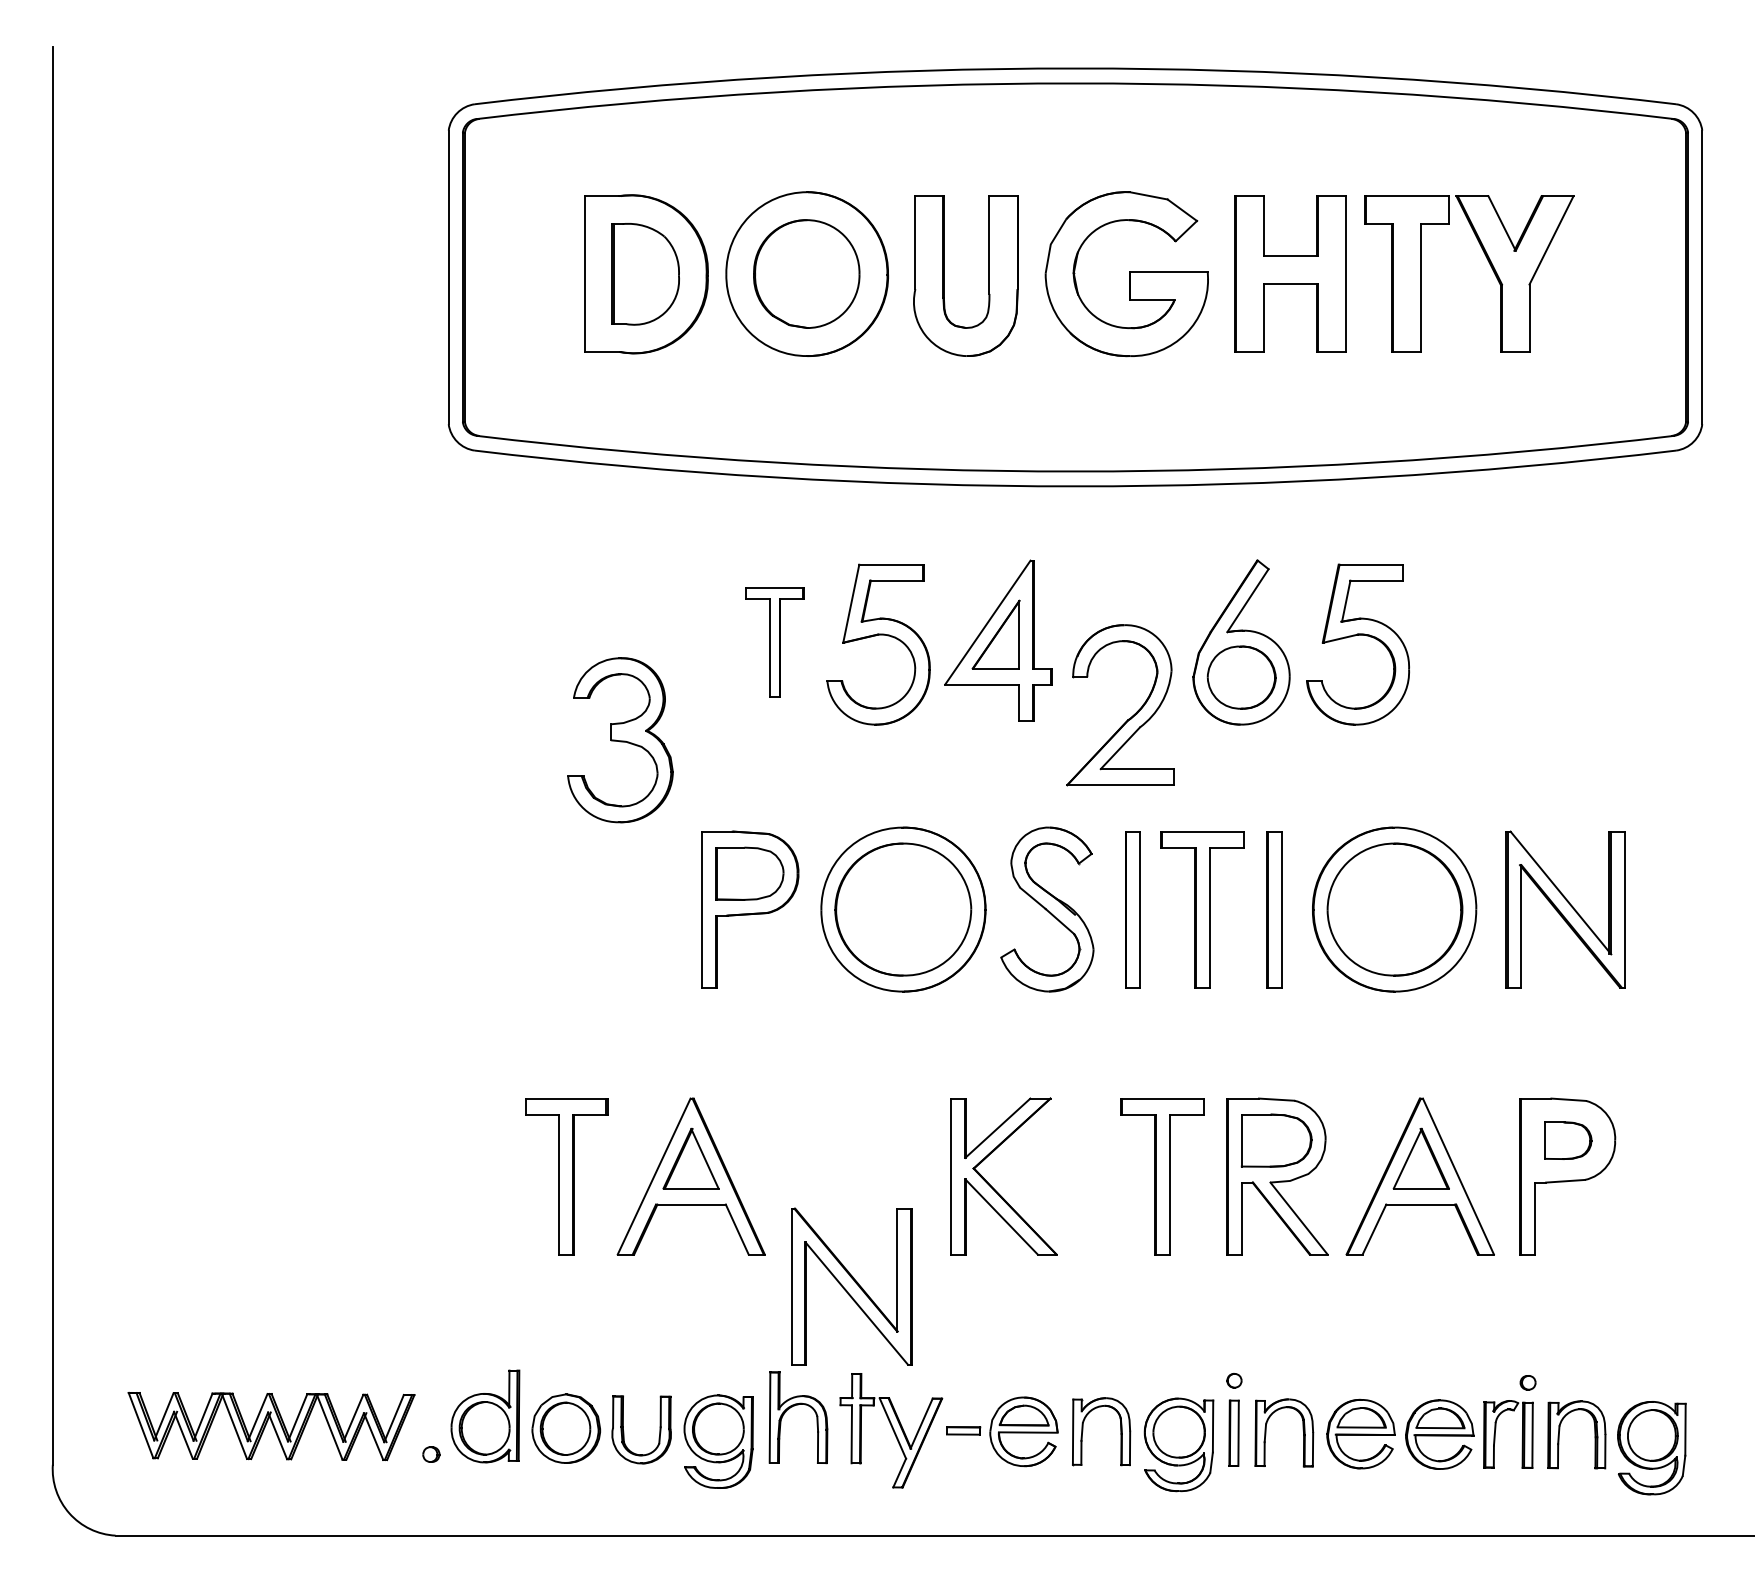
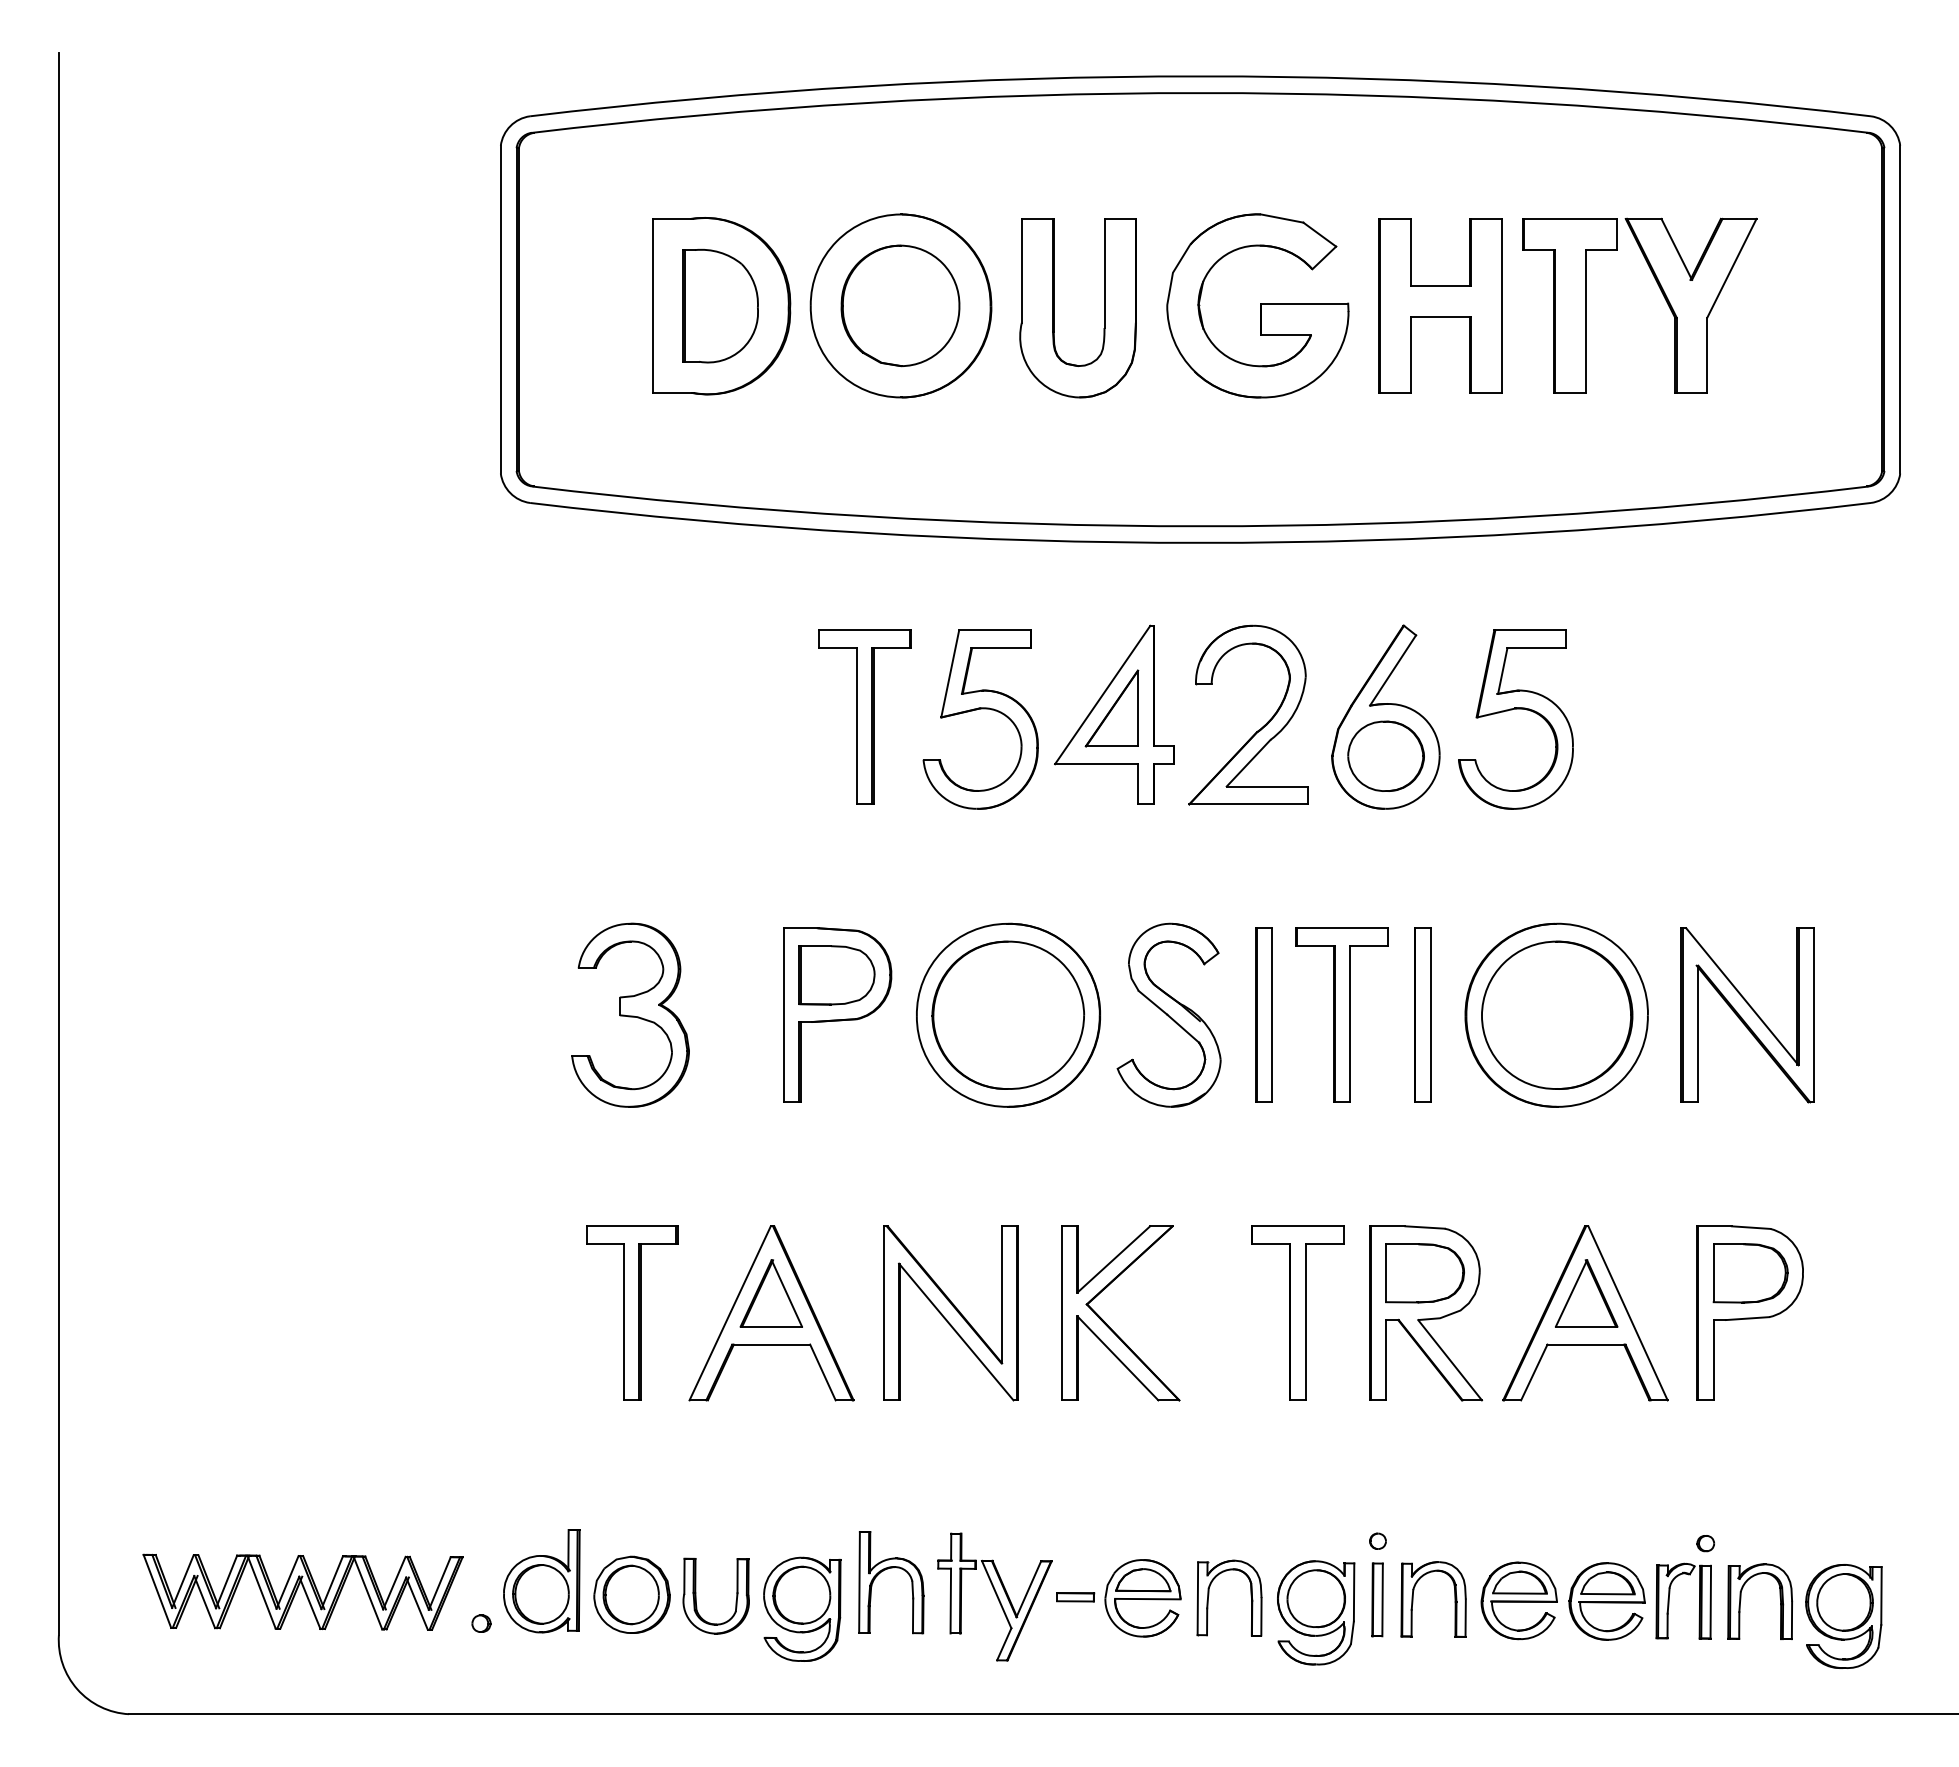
part: (774, 641) -> (864, 716), size x1.43
part: (1129, 718) -> (1258, 729), moved
part: (620, 739) -> (630, 1014), moved
part: (1568, 1140) -> (1750, 1273), size x1.43
part: (851, 1286) -> (950, 1313), moved

